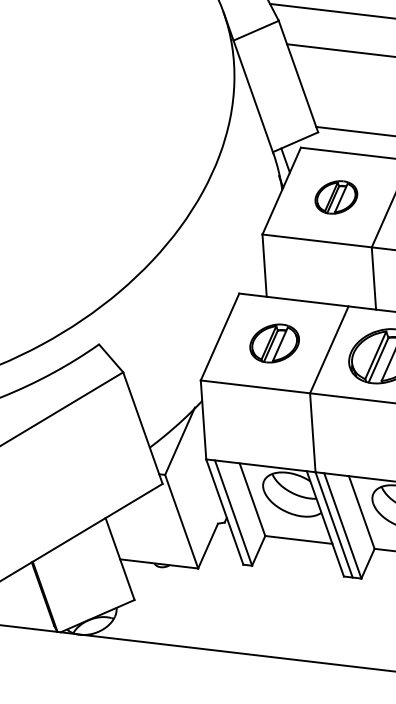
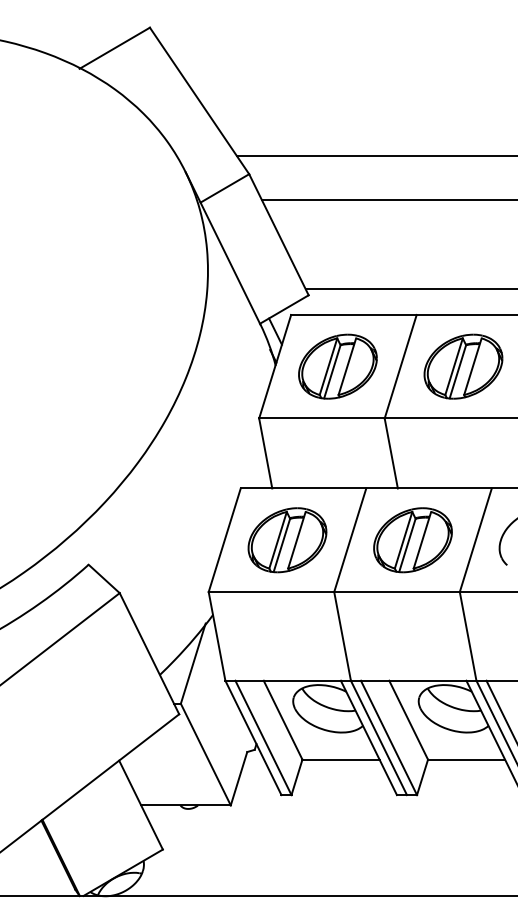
part: (335, 197) -> (337, 366), size x1.67
part: (274, 343) -> (287, 540), size x1.43

